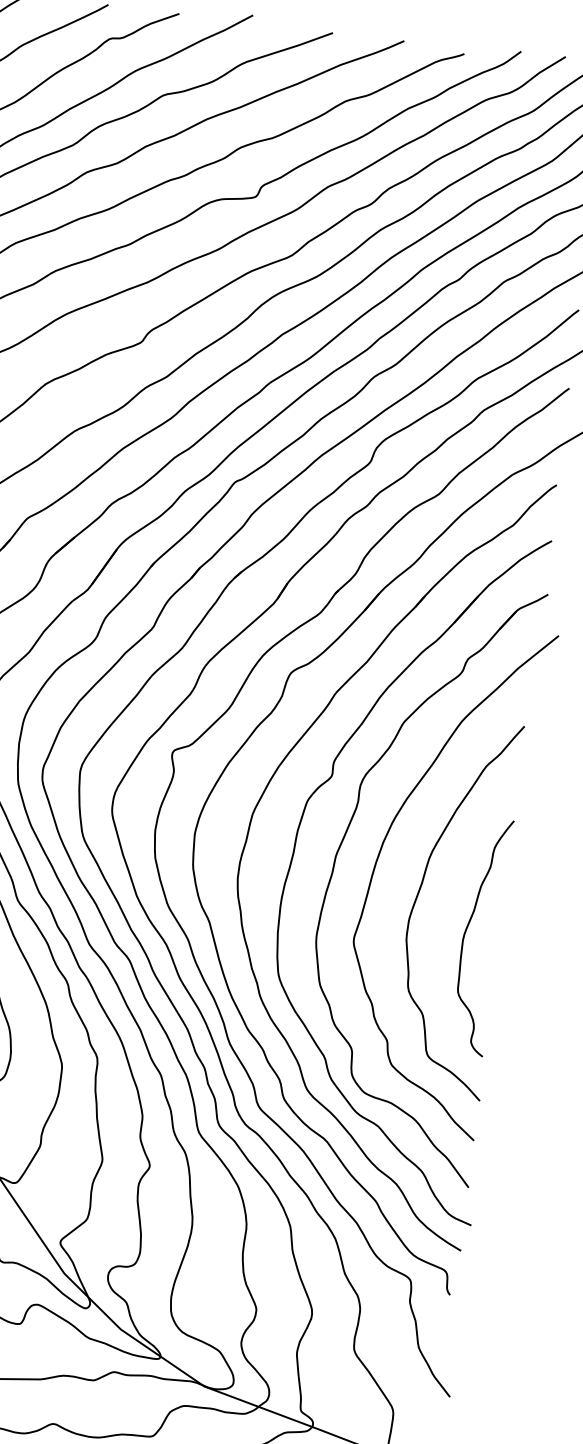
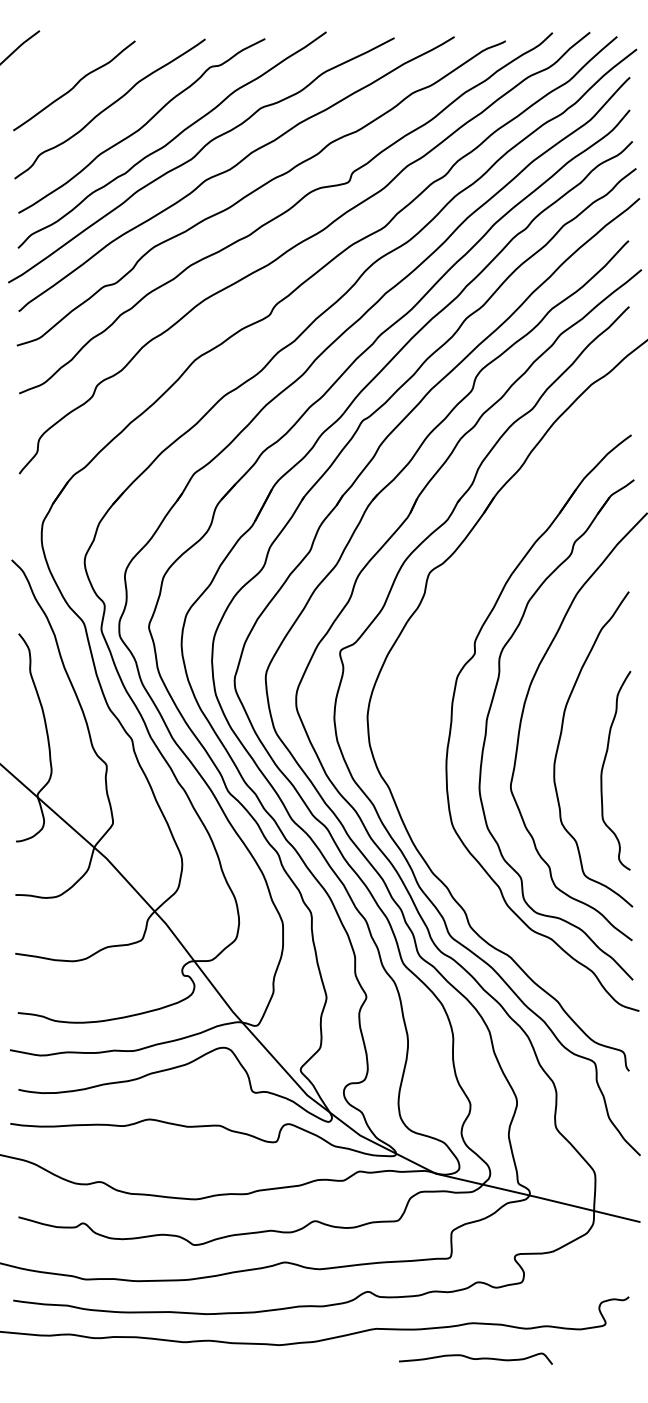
part: (263, 795) -> (420, 677), removed

